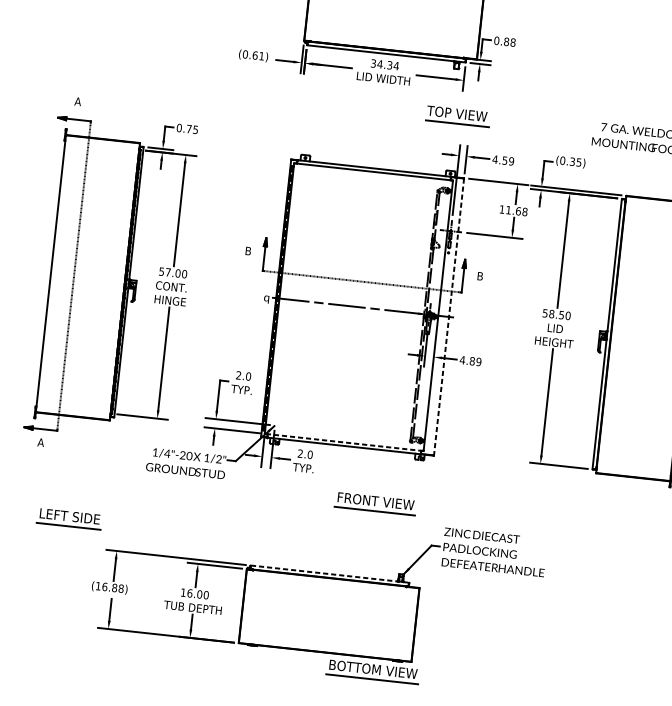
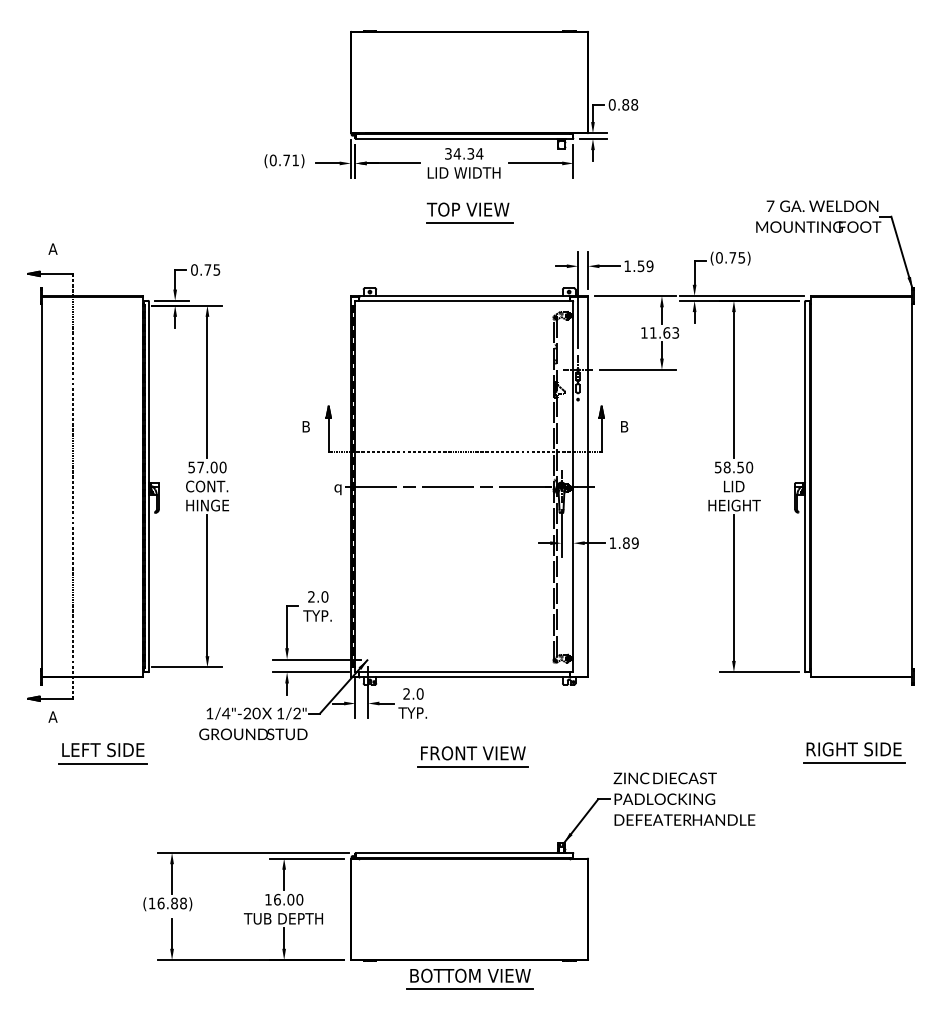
text: (255, 55) -> (286, 160), (0.61) -> (0.71)
part: (457, 115) -> (469, 212), moved
text: (495, 159) -> (627, 265), 4.59 -> 1.59
text: (572, 161) -> (732, 257), (0.35) -> (0.75)
text: (524, 211) -> (675, 332), 11.68 -> 11.63
line: (449, 316) -> (588, 486), dashed -> solid
text: (462, 359) -> (612, 542), 4.89 -> 1.89
line: (344, 442) -> (464, 672), dashed -> solid
part: (375, 503) -> (472, 756), moved
part: (69, 518) -> (102, 753), moved
part: (622, 531) -> (854, 752), added
line: (329, 573) -> (464, 852), dashed -> solid
part: (372, 671) -> (469, 978), moved

